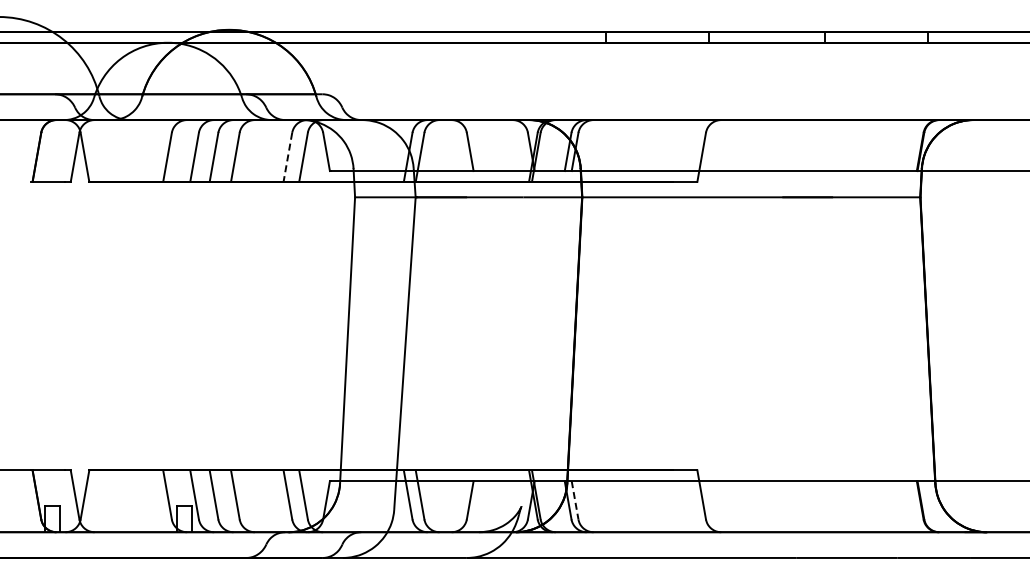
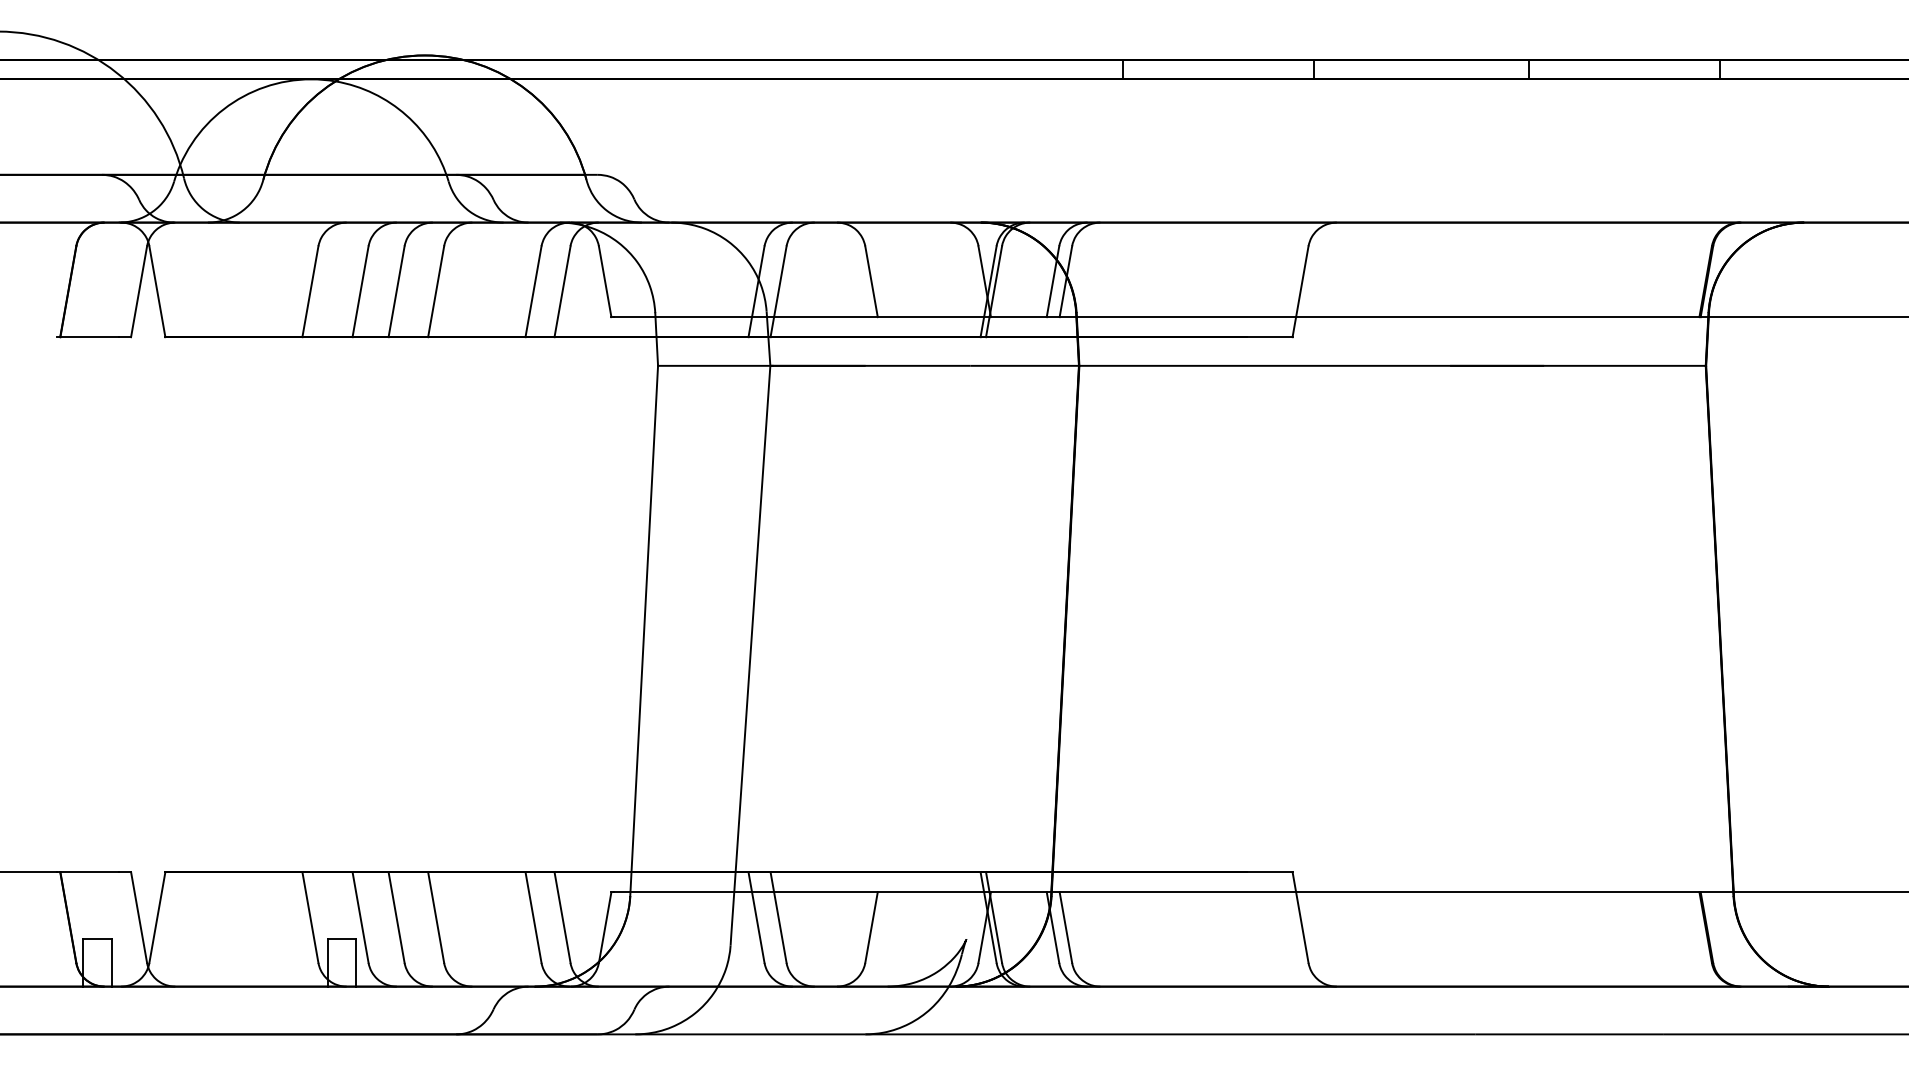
line: (287, 157) -> (532, 292), dashed -> solid
line: (575, 500) -> (1066, 927), dashed -> solid

